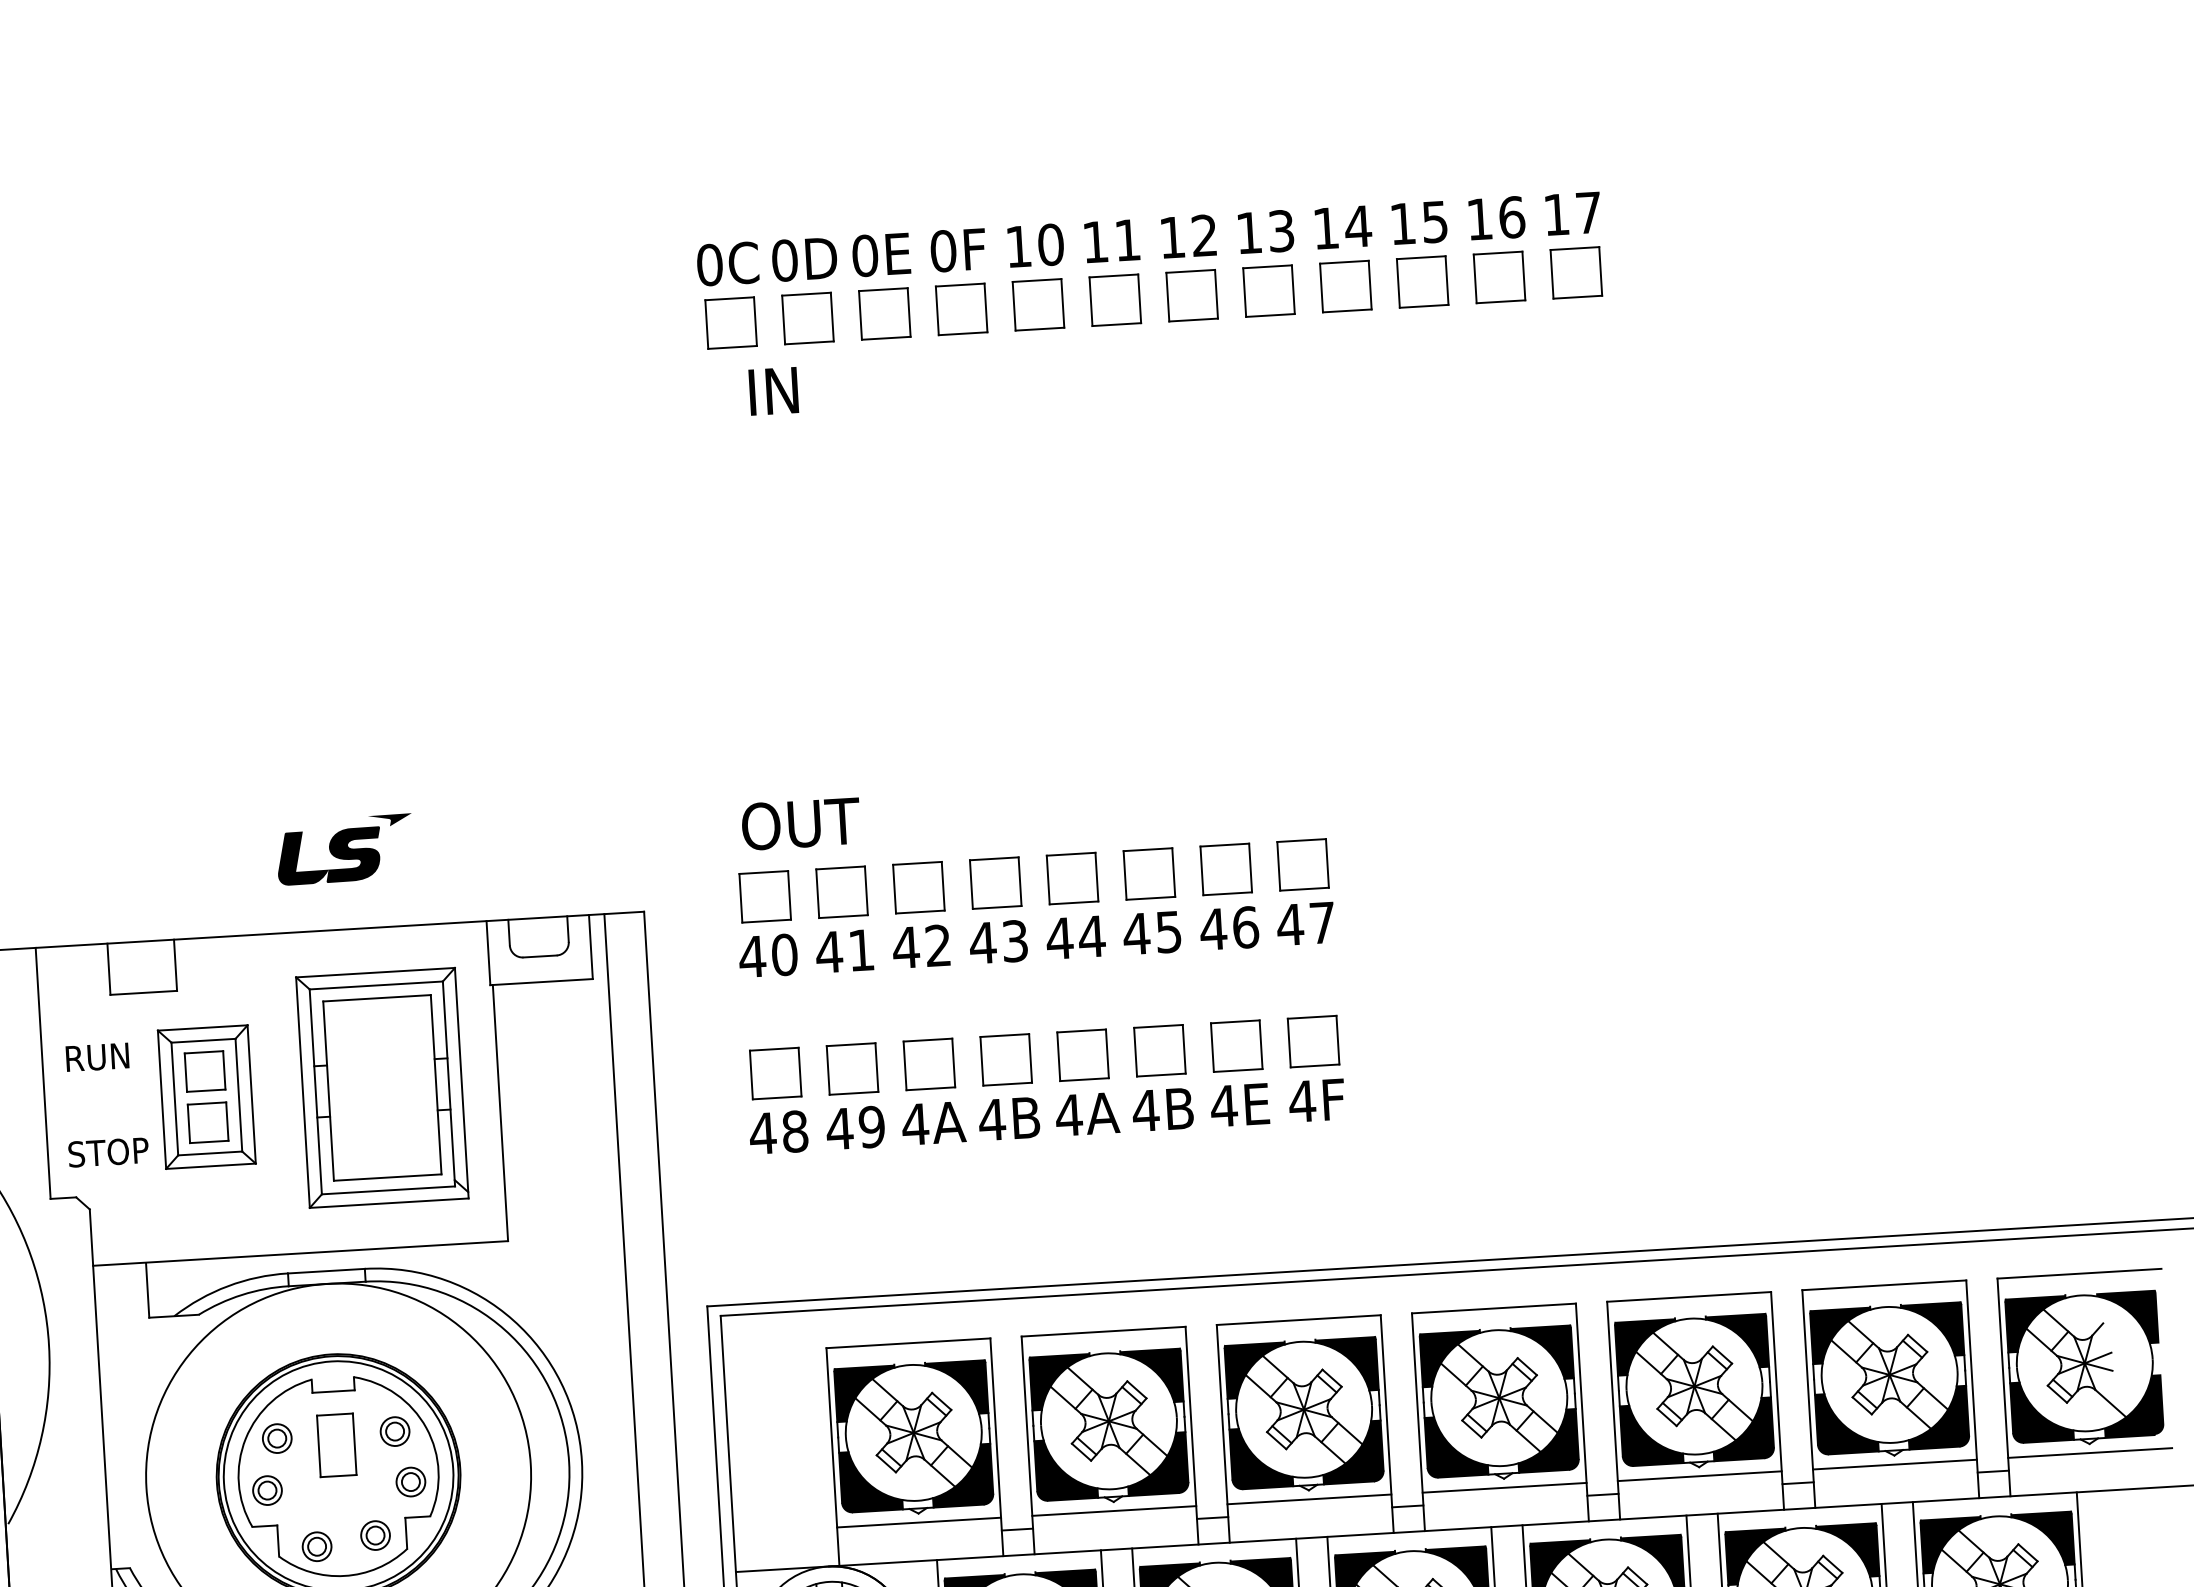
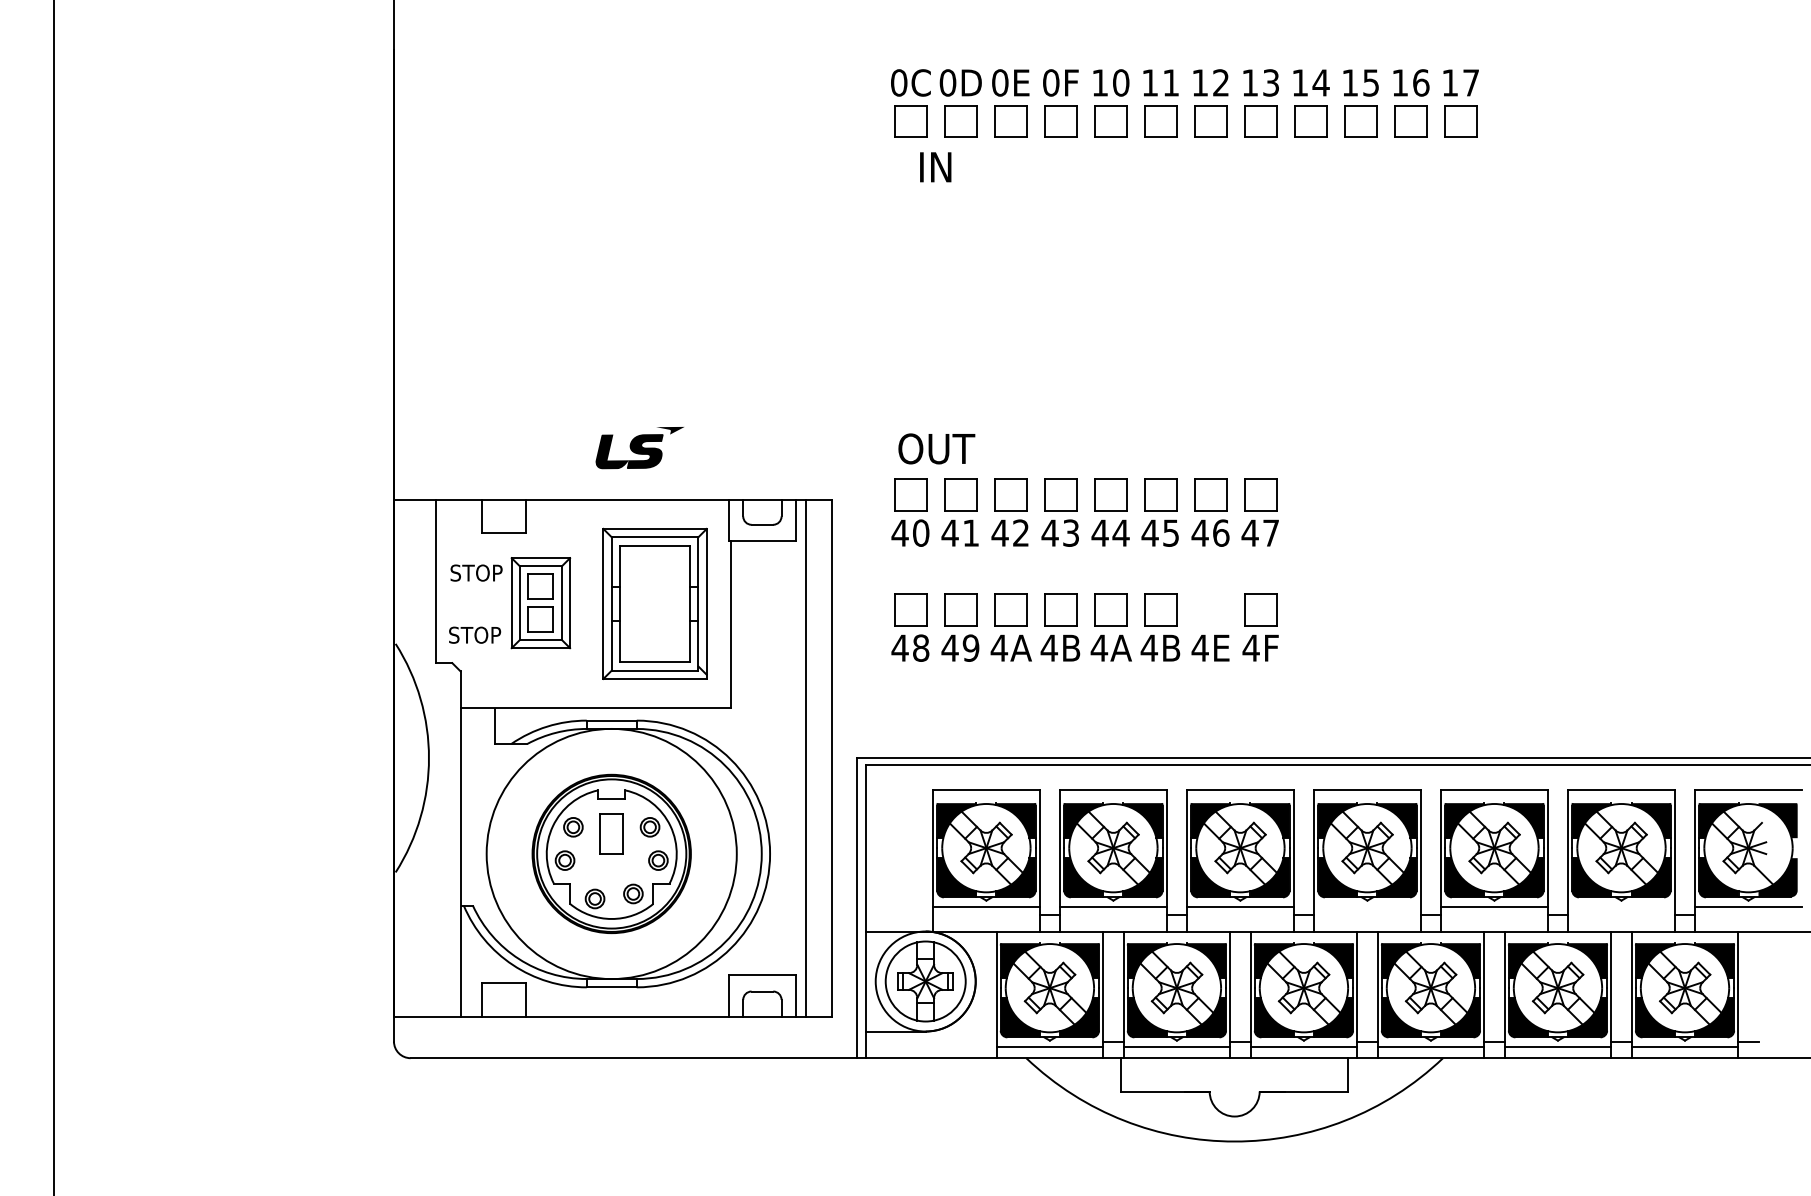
part: (1236, 1045) -> (1210, 609), removed
text: (105, 1055) -> (476, 572), RUN -> STOP
line: (1894, 1464) -> (1621, 906), removed
line: (1504, 1487) -> (1367, 906), removed

